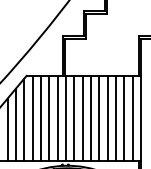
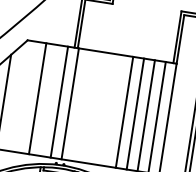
line: (32, 118) -> (26, 96), removed
line: (49, 118) -> (48, 100), removed
line: (74, 118) -> (81, 105), removed
line: (82, 118) -> (91, 107), removed
line: (91, 118) -> (103, 108), removed
line: (99, 118) -> (113, 110), removed
line: (24, 119) -> (16, 96), removed

